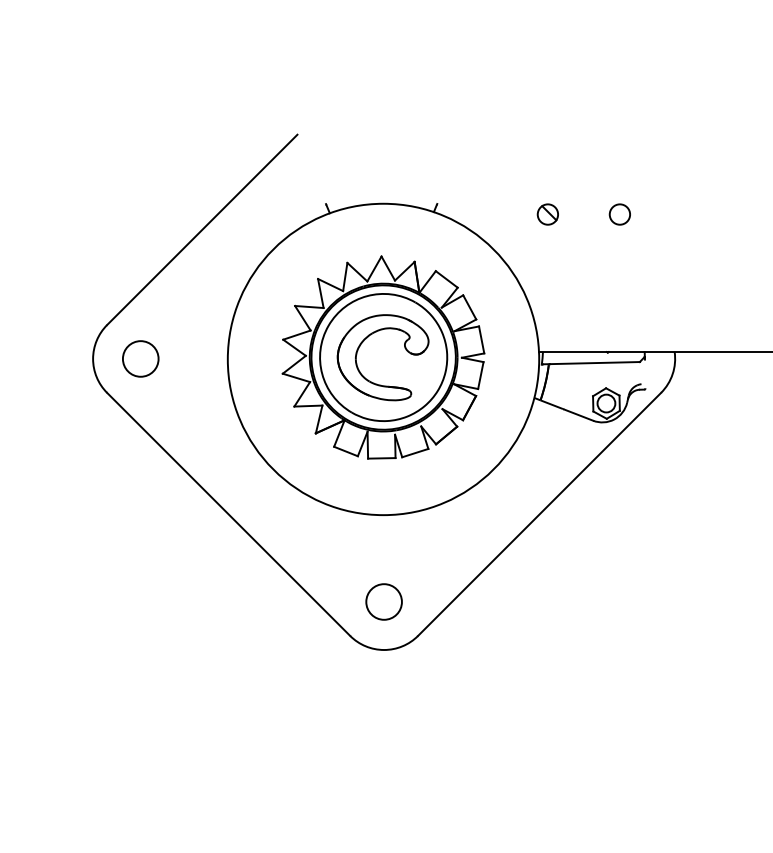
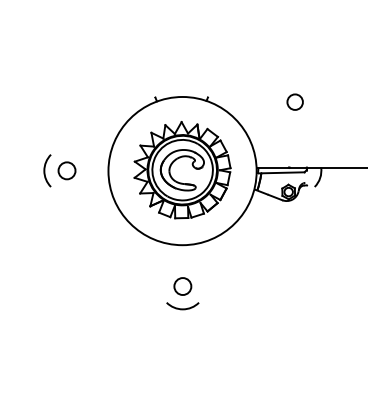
part: (547, 213) -> (260, 101), removed
circle: (618, 213) -> (294, 101), size x1.6
line: (202, 230) -> (96, 109), removed
line: (227, 513) -> (108, 244), removed
line: (538, 513) -> (256, 244), removed

